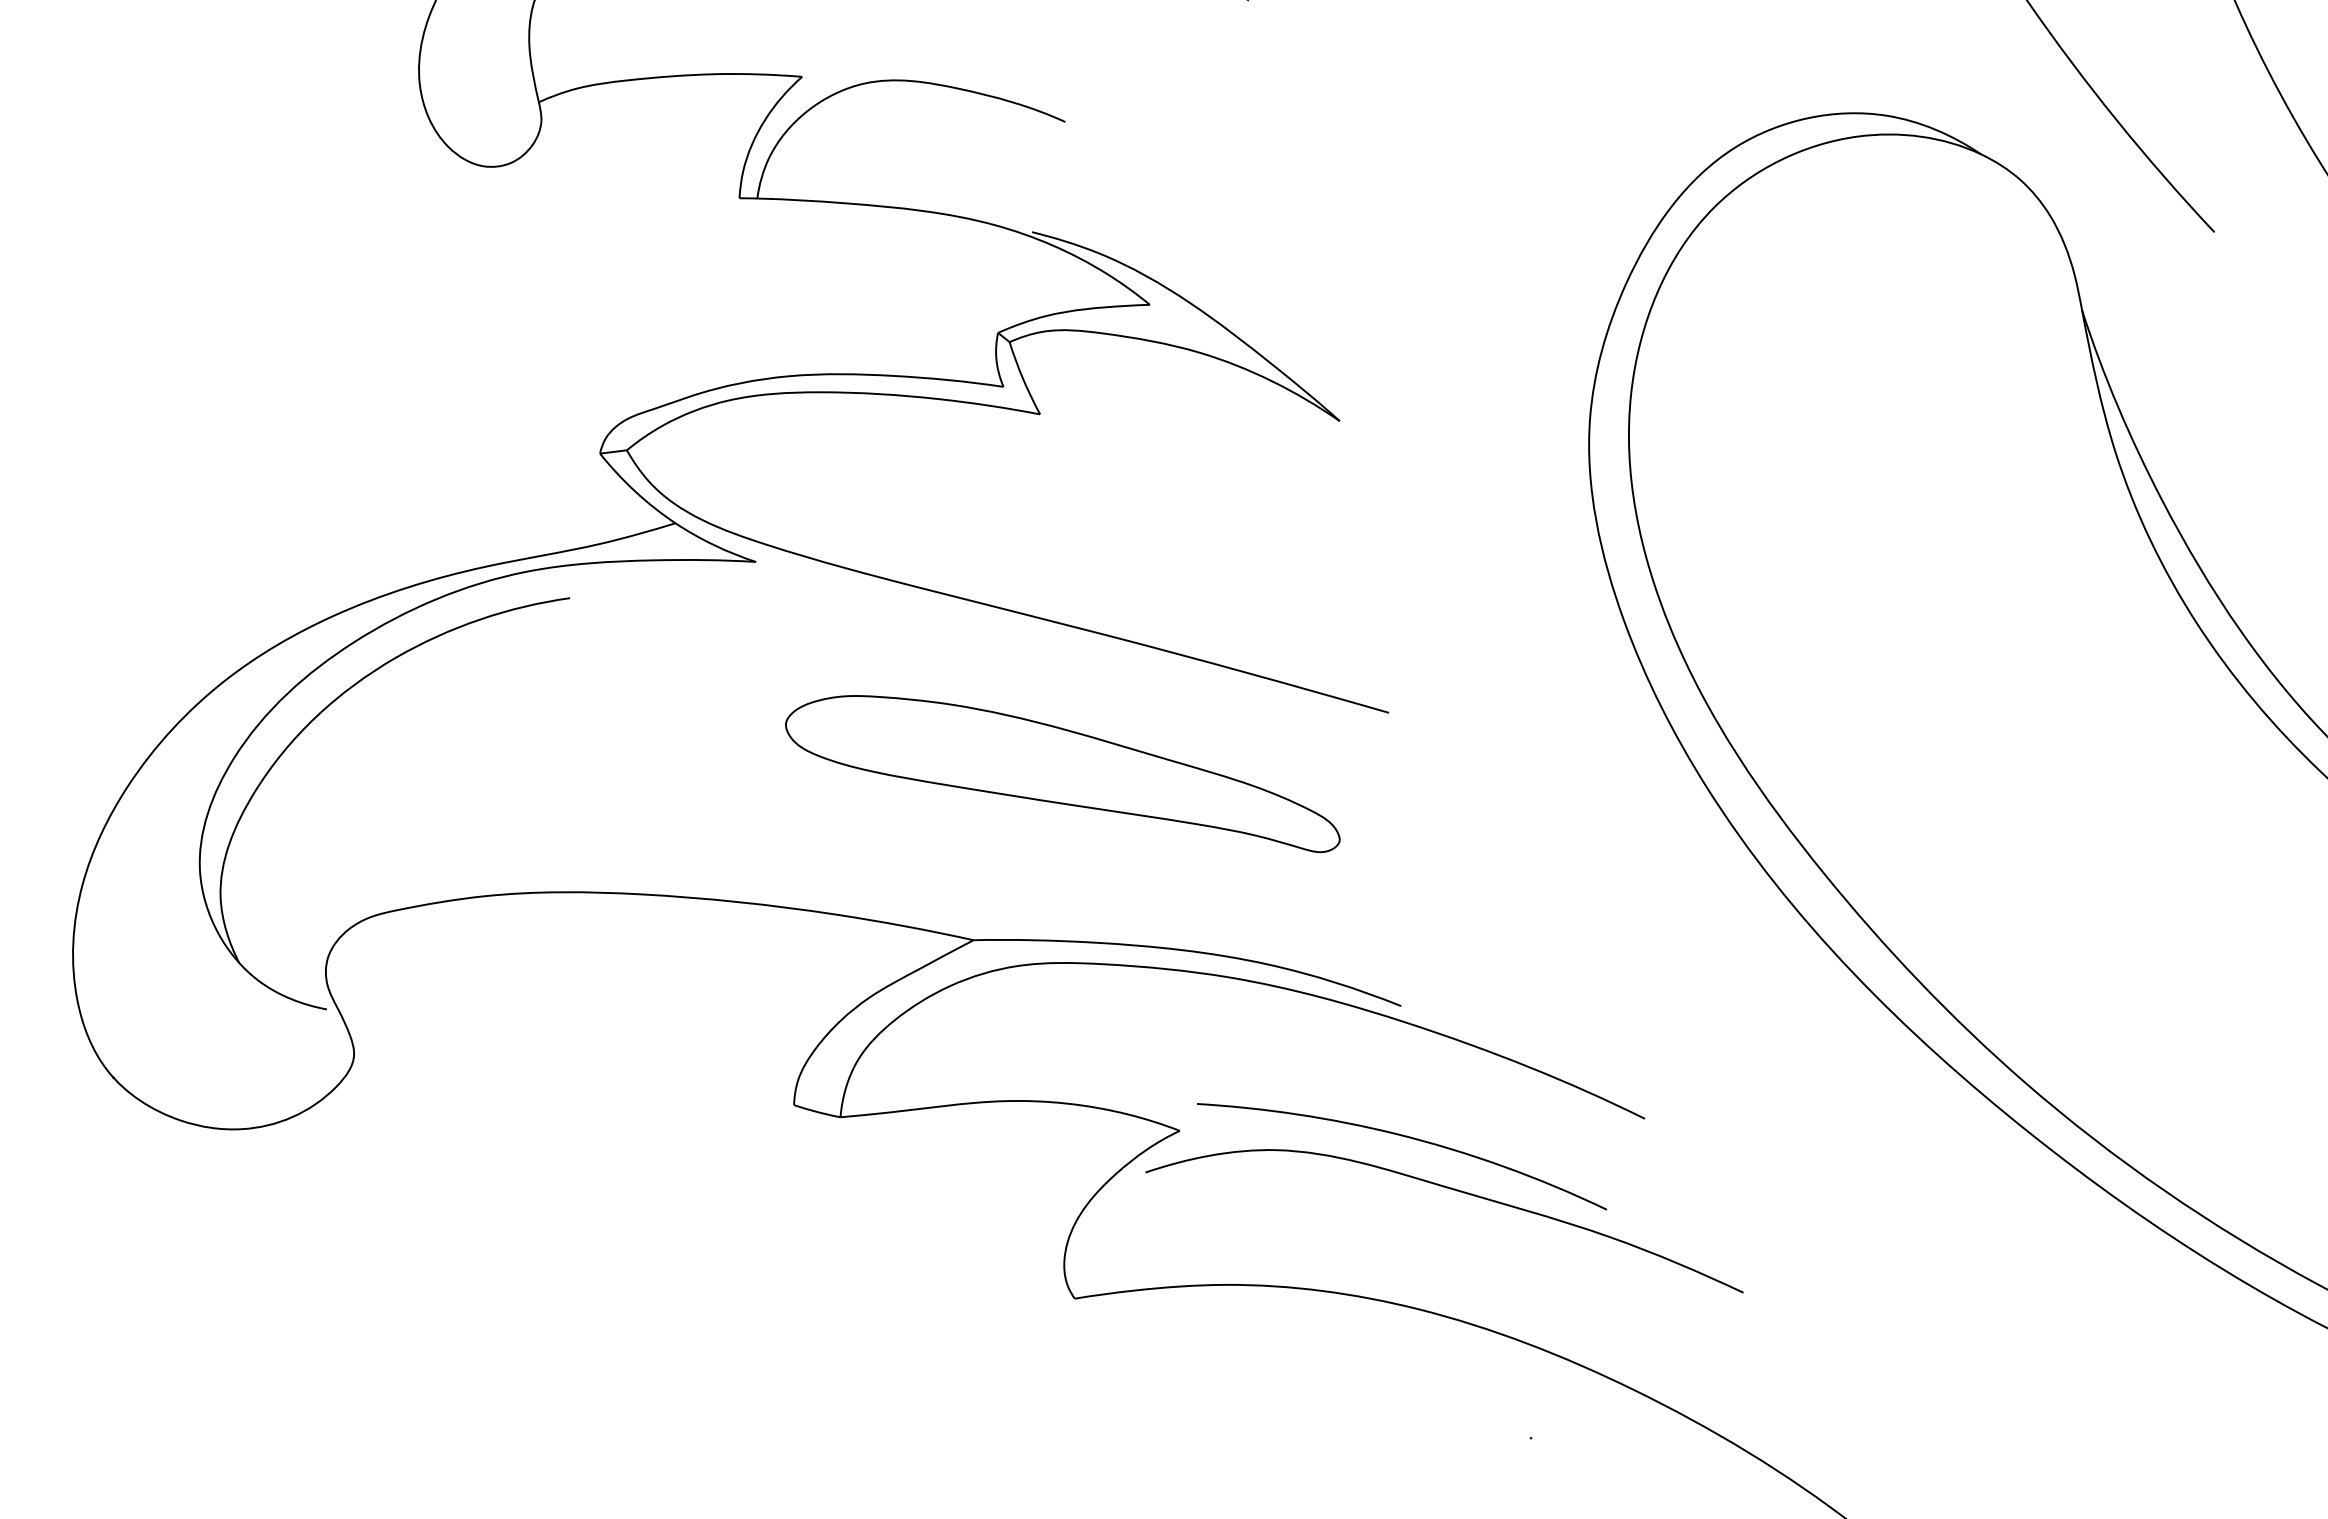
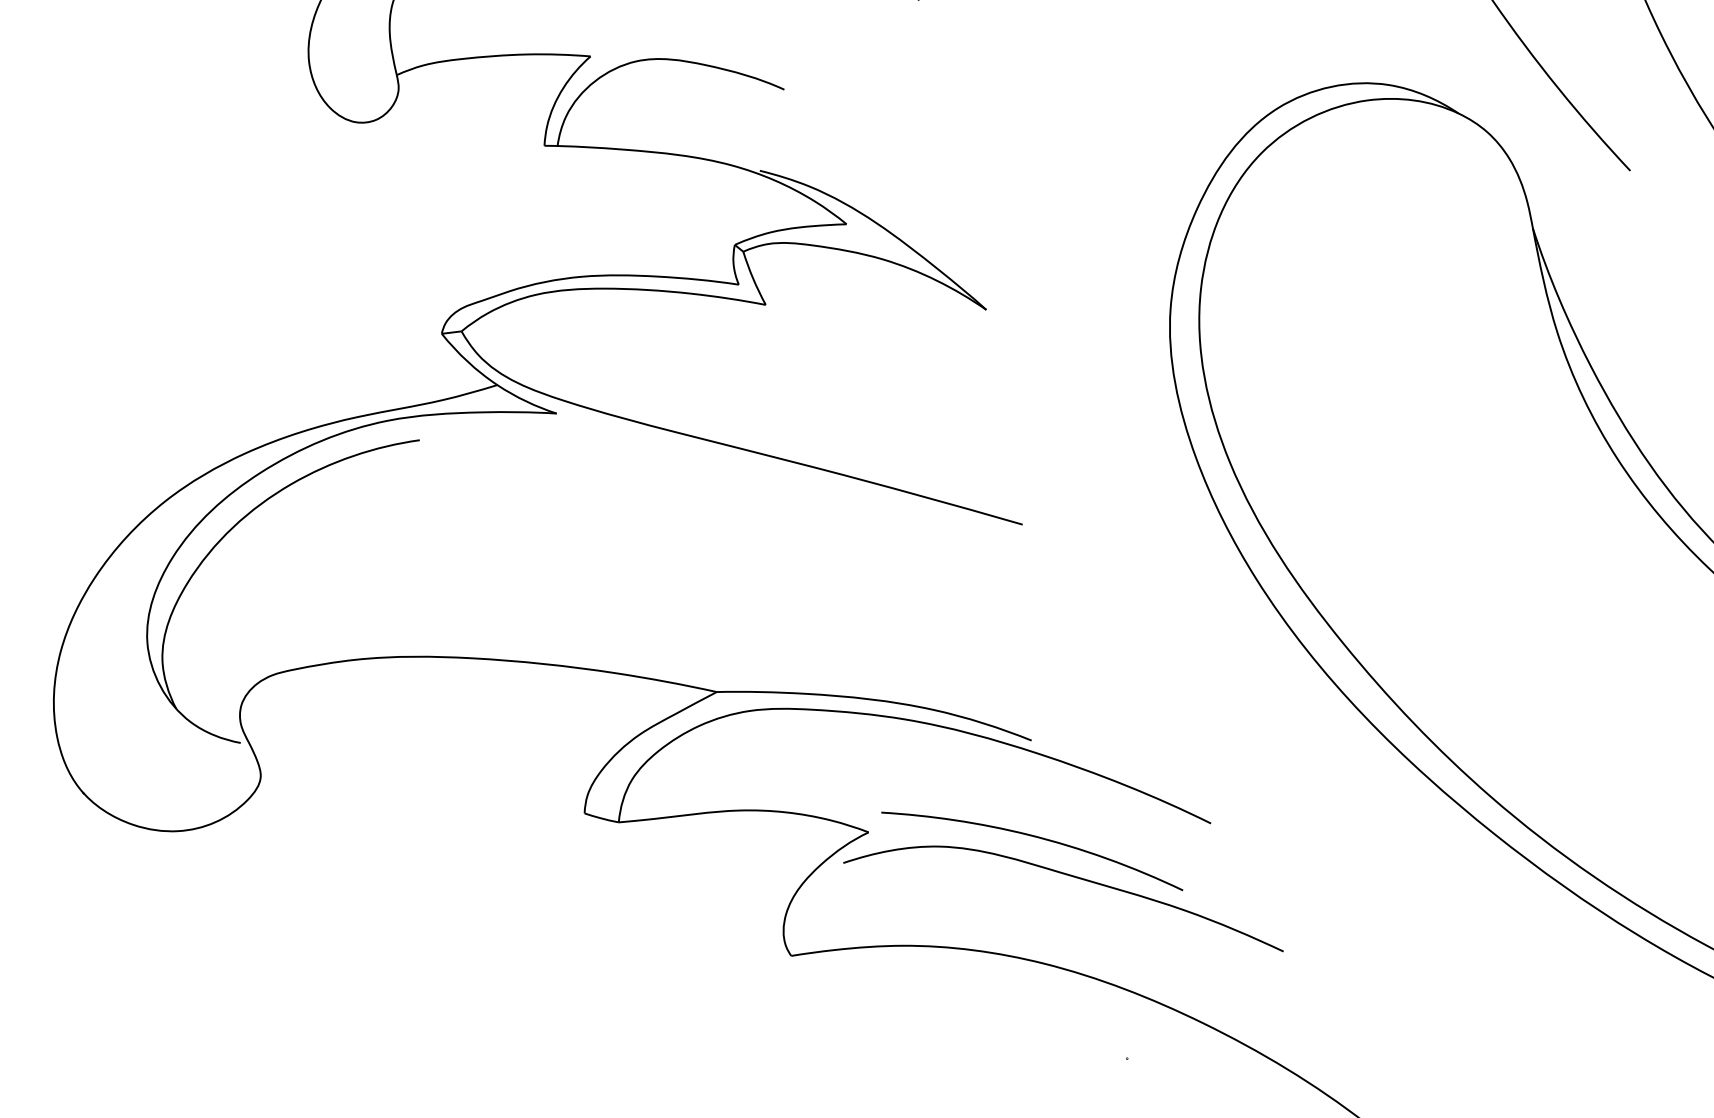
part: (1062, 774) -> (782, 570), removed

